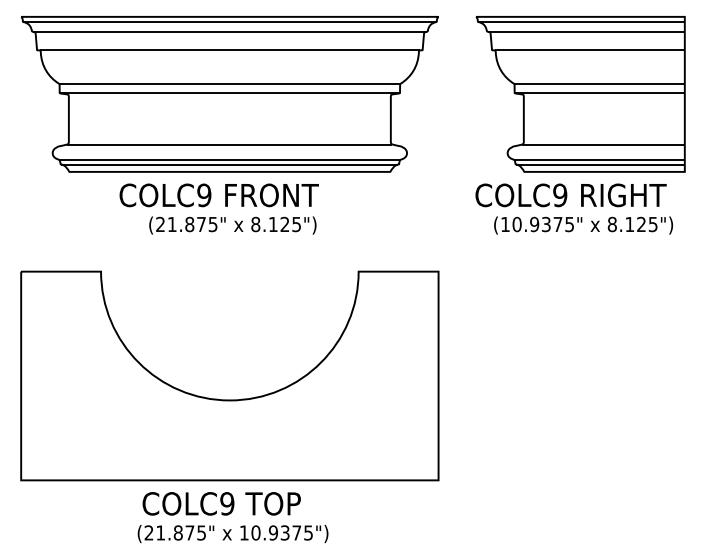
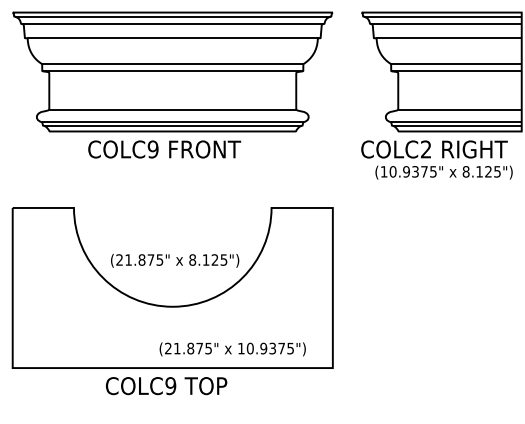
text: (560, 195) -> (426, 149), COLC9 -> COLC2
text: (232, 225) -> (174, 260), moved
text: (232, 533) -> (232, 349), moved

